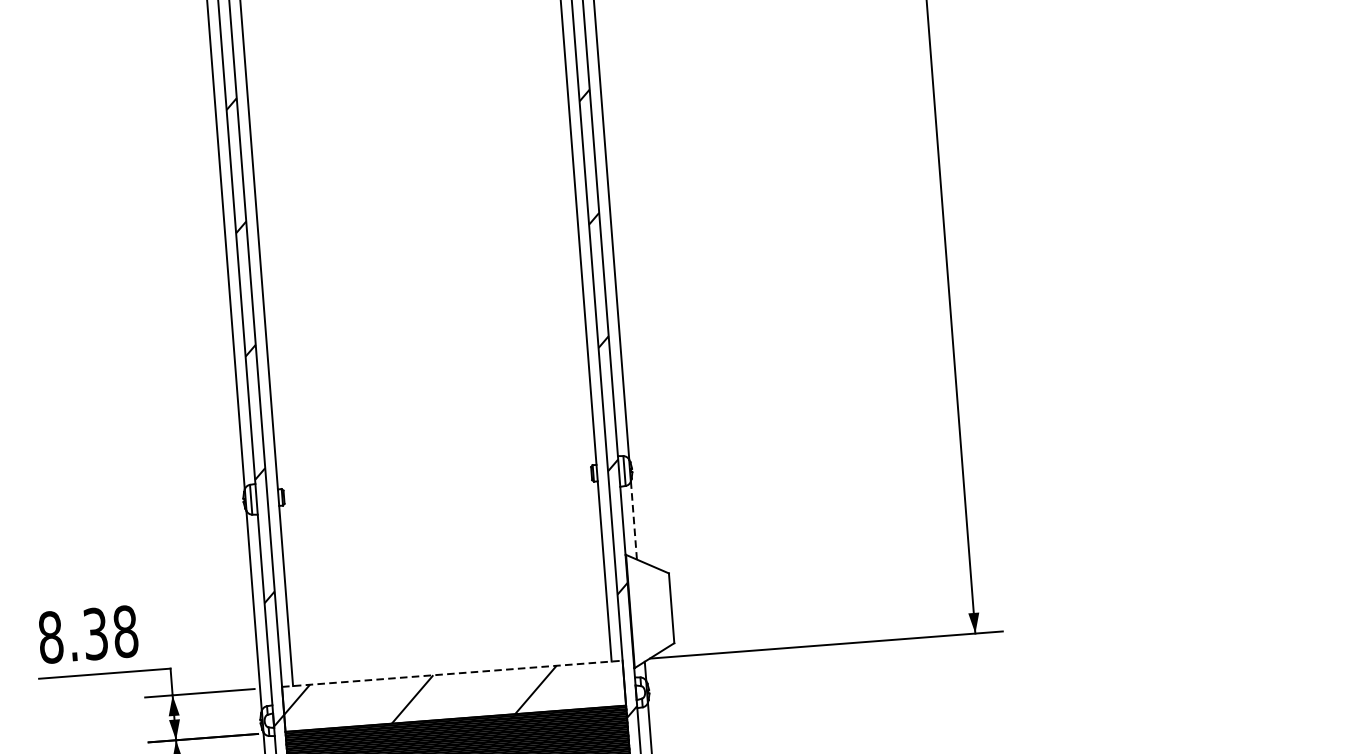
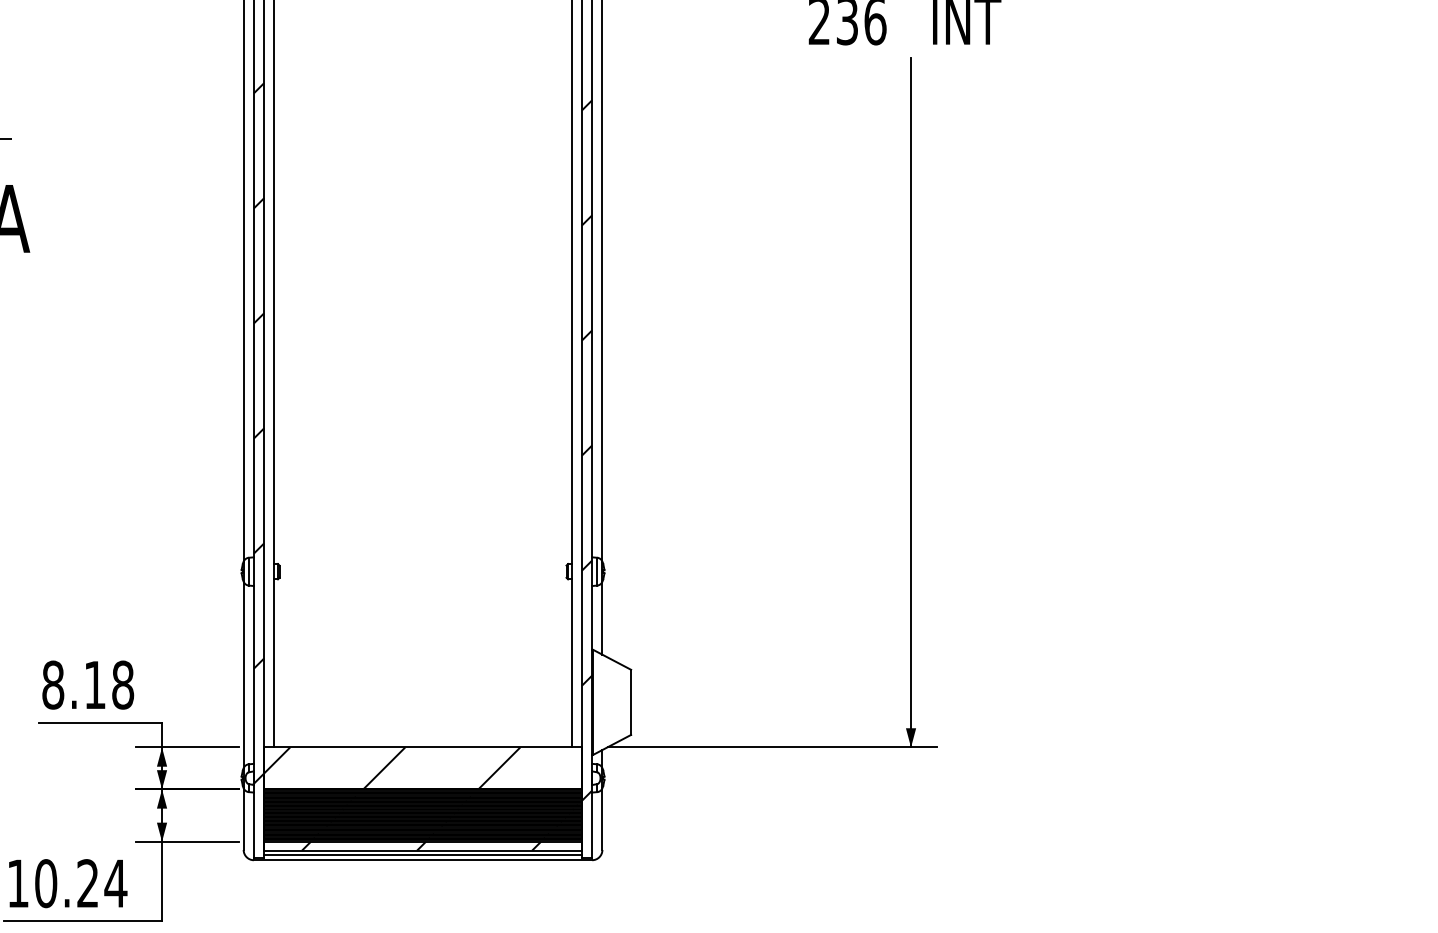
line: (634, 520) -> (602, 618), dashed -> solid
text: (95, 633) -> (94, 684), 8.38 -> 8.18
line: (452, 673) -> (423, 747), dashed -> solid

